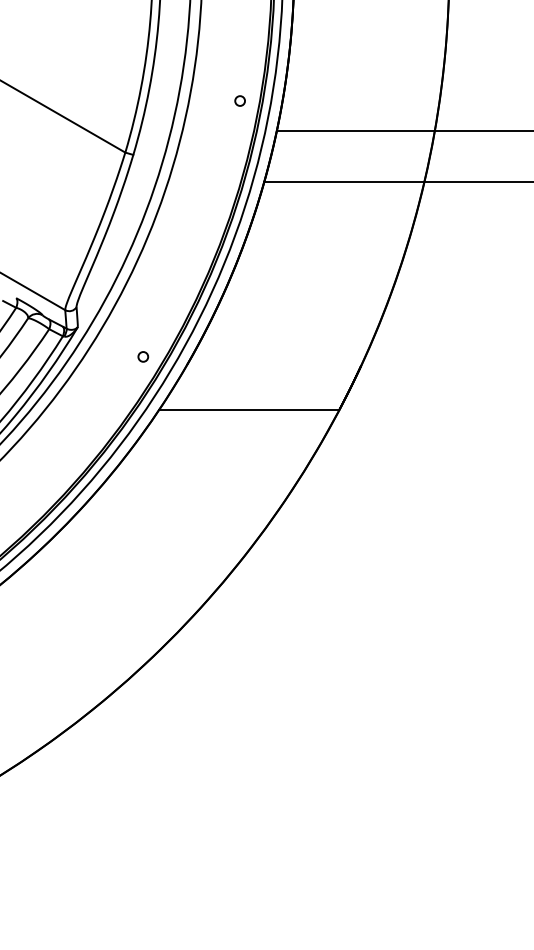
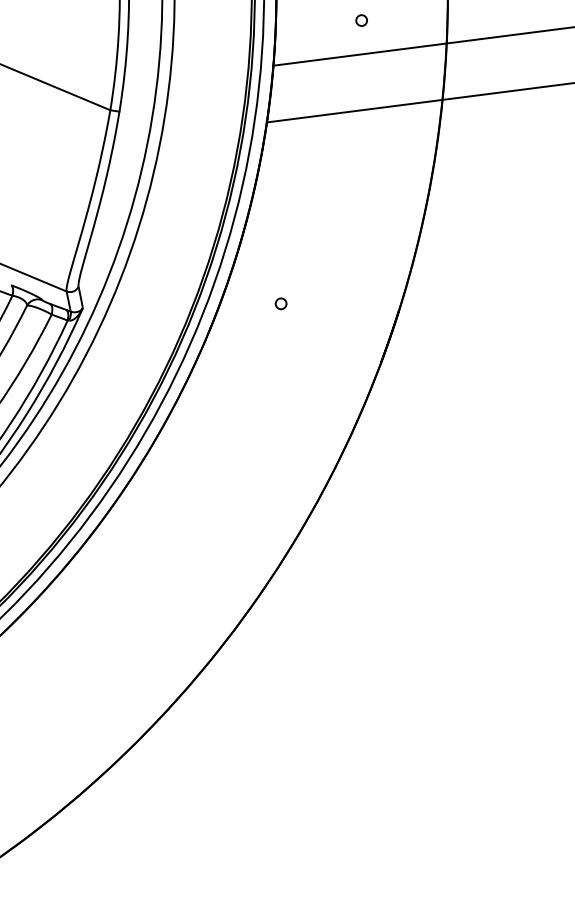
circle: (239, 100) -> (360, 20), moved
circle: (143, 356) -> (281, 303), moved
line: (249, 409) -> (282, 374), removed

